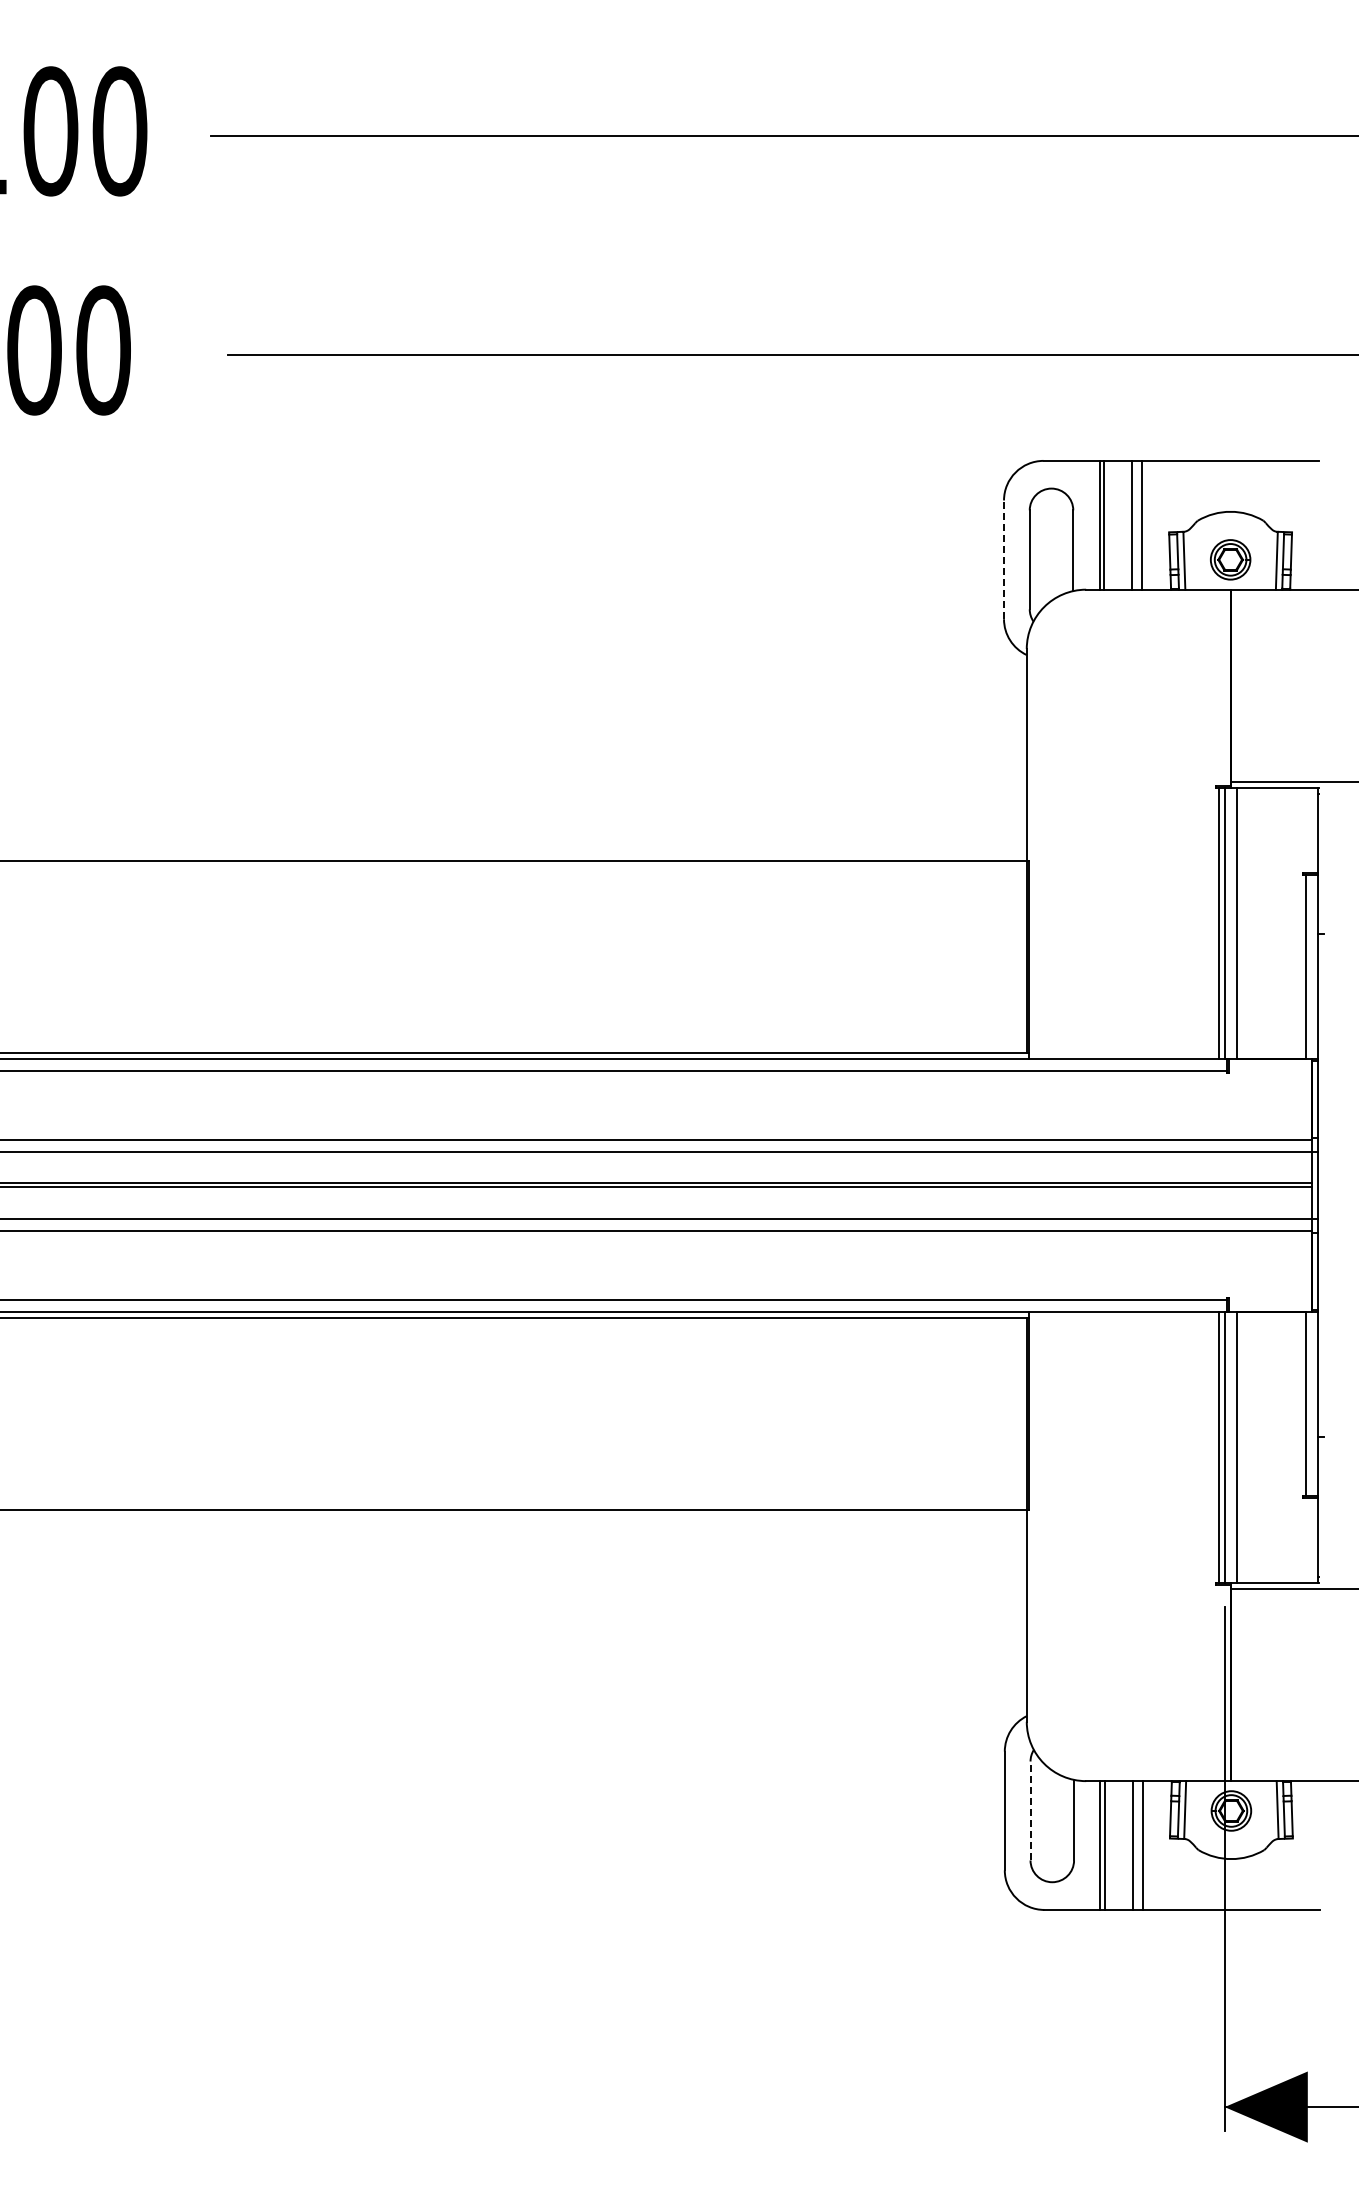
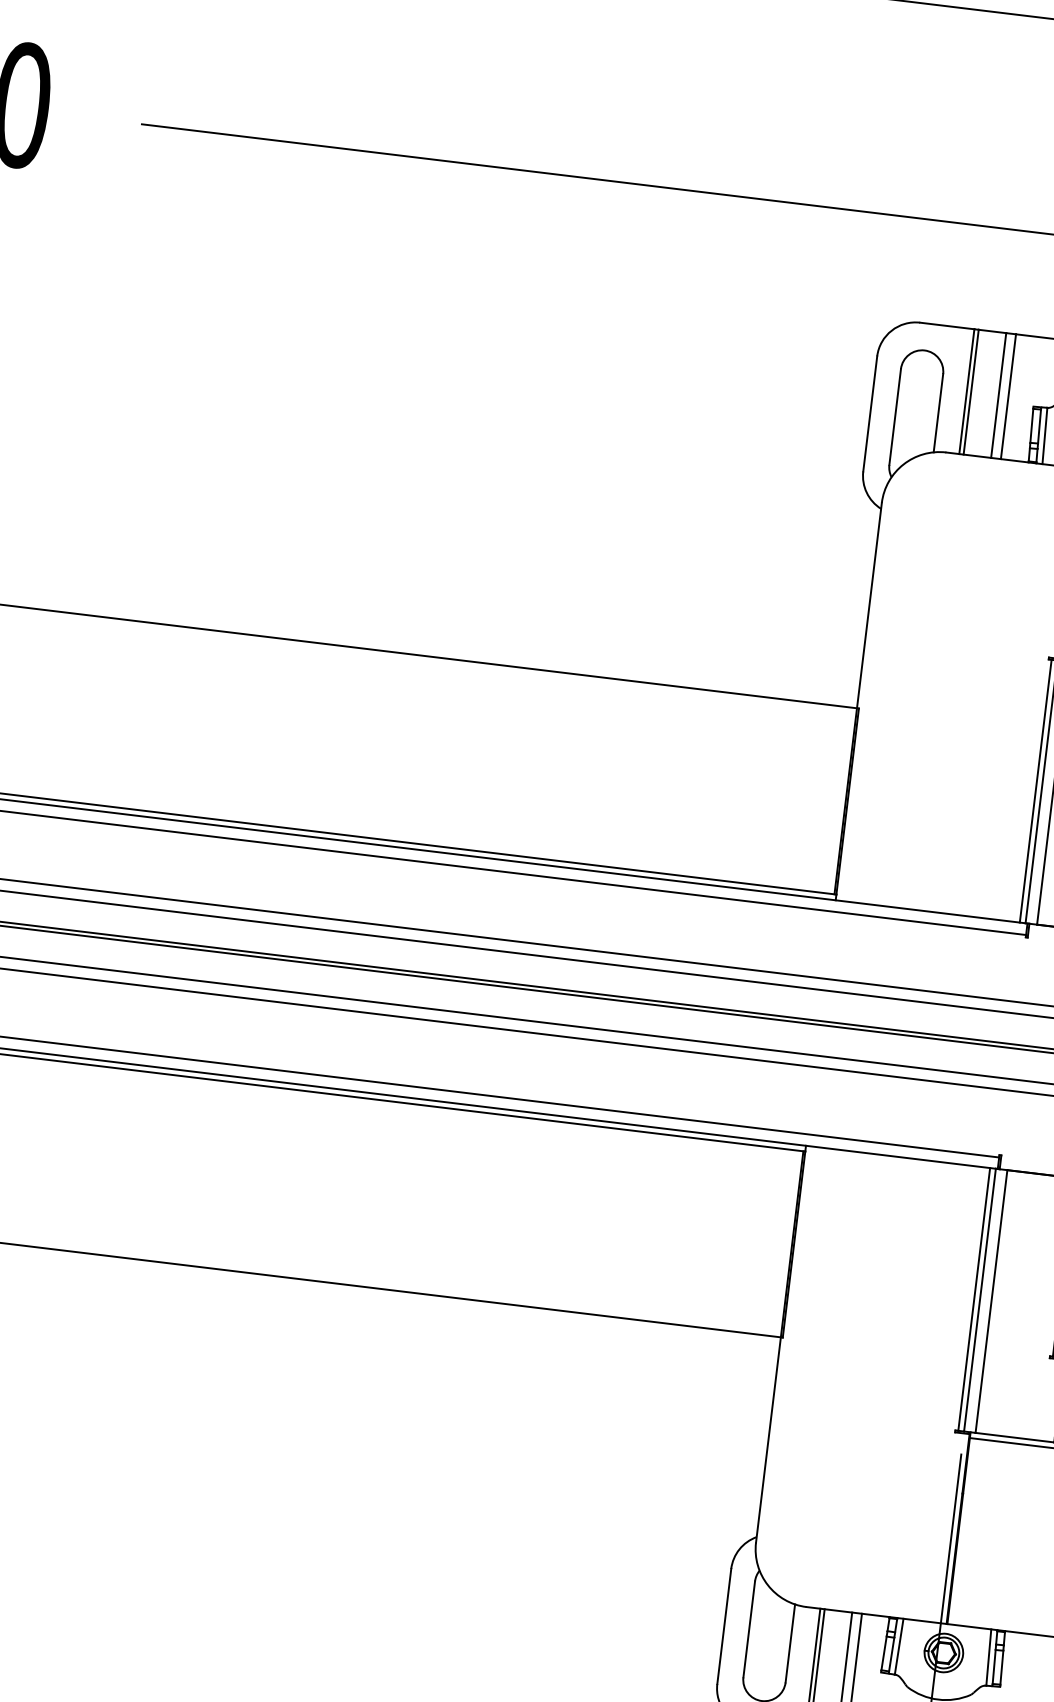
line: (1004, 559) -> (870, 413), dashed -> solid
line: (1030, 1810) -> (749, 1628), dashed -> solid

